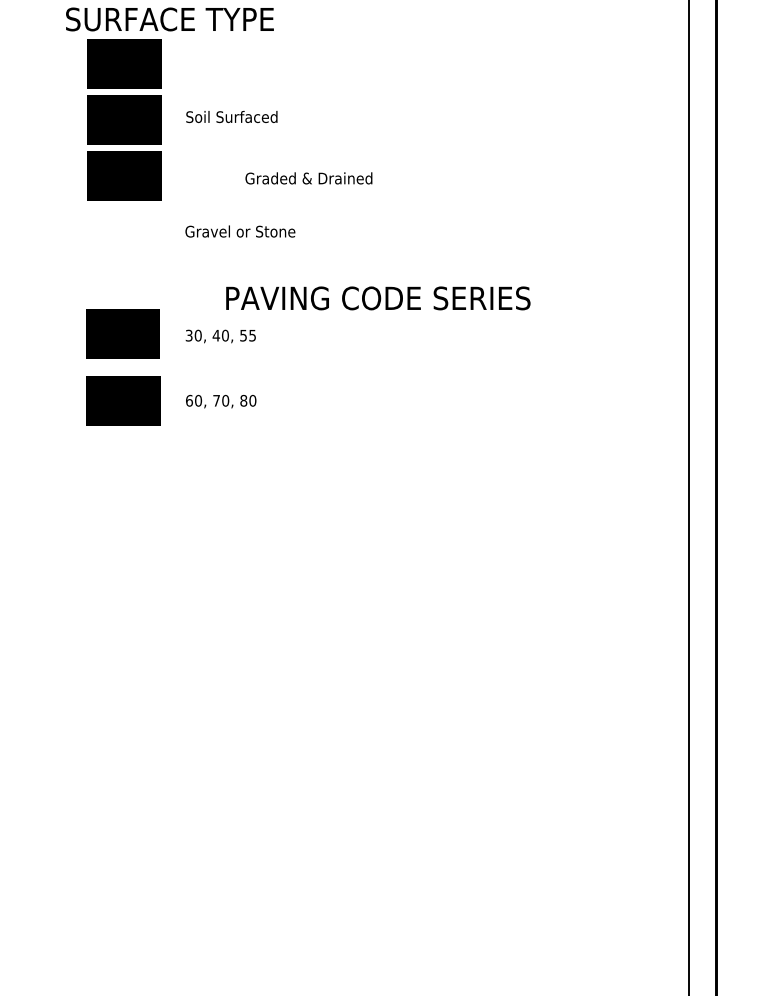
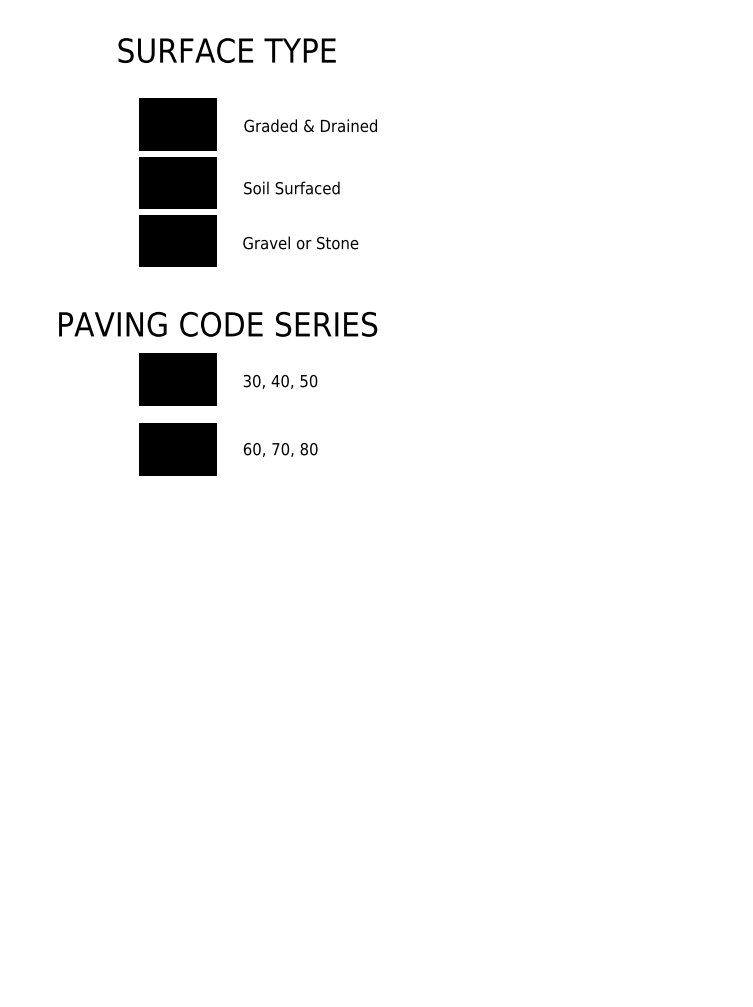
text: (231, 117) -> (291, 188), moved
part: (124, 119) -> (178, 182), moved
text: (308, 178) -> (310, 125), moved
text: (240, 231) -> (300, 242), moved
text: (378, 298) -> (218, 324), moved
text: (252, 335) -> (313, 380), 55 -> 50

